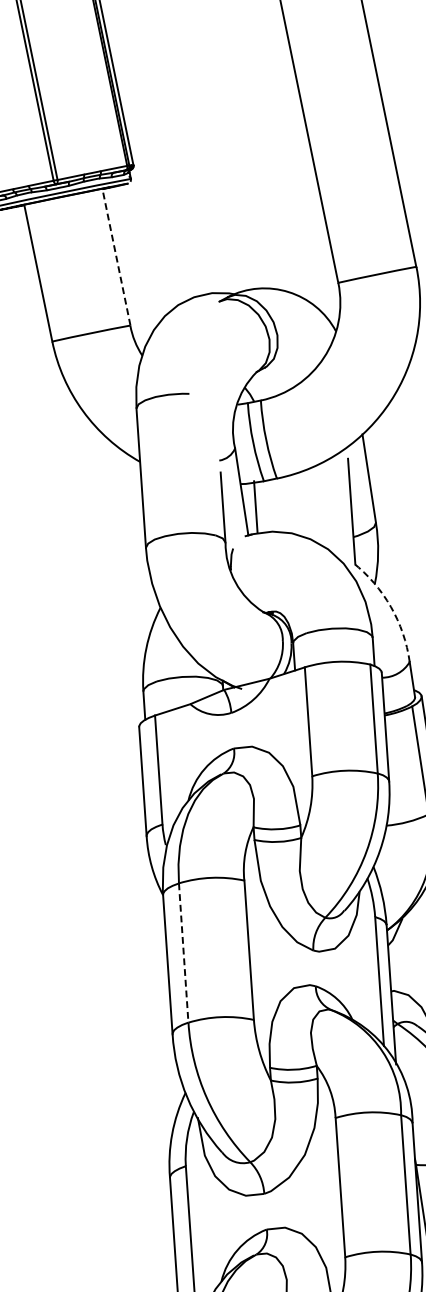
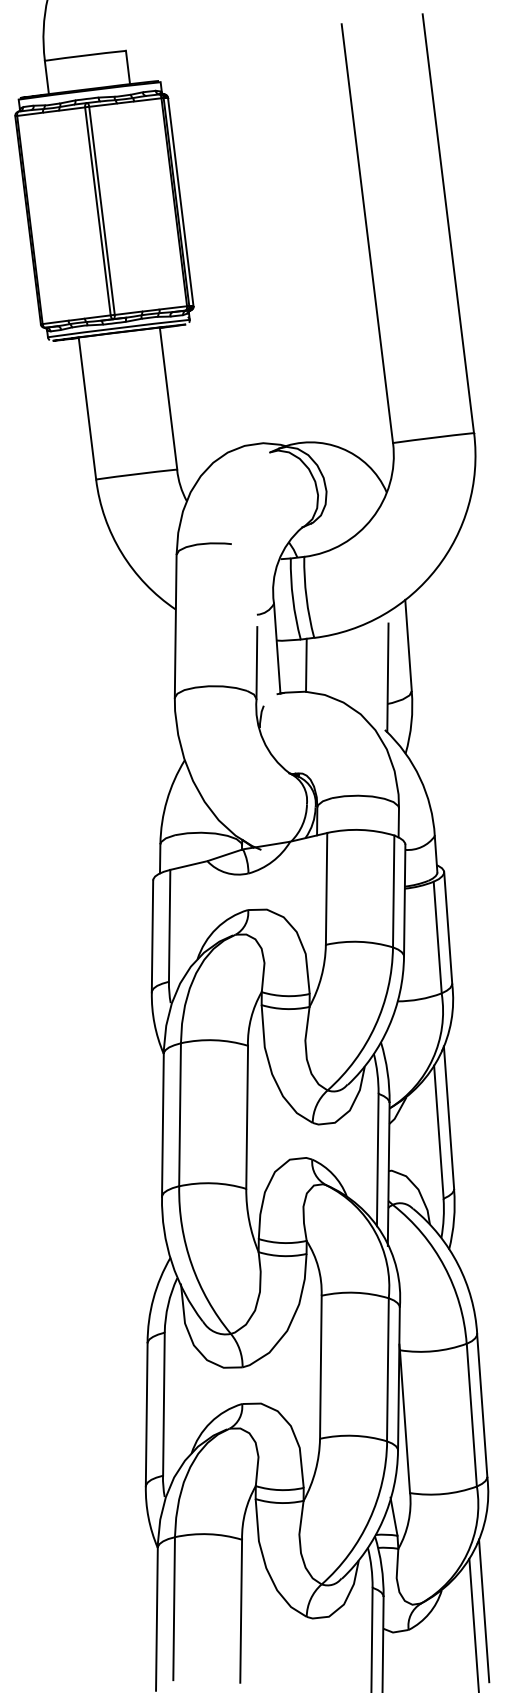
line: (116, 257) -> (168, 398), dashed -> solid
line: (255, 506) -> (306, 664), moved
arc: (391, 607) -> (420, 778), dashed -> solid
line: (184, 953) -> (180, 1115), dashed -> solid

